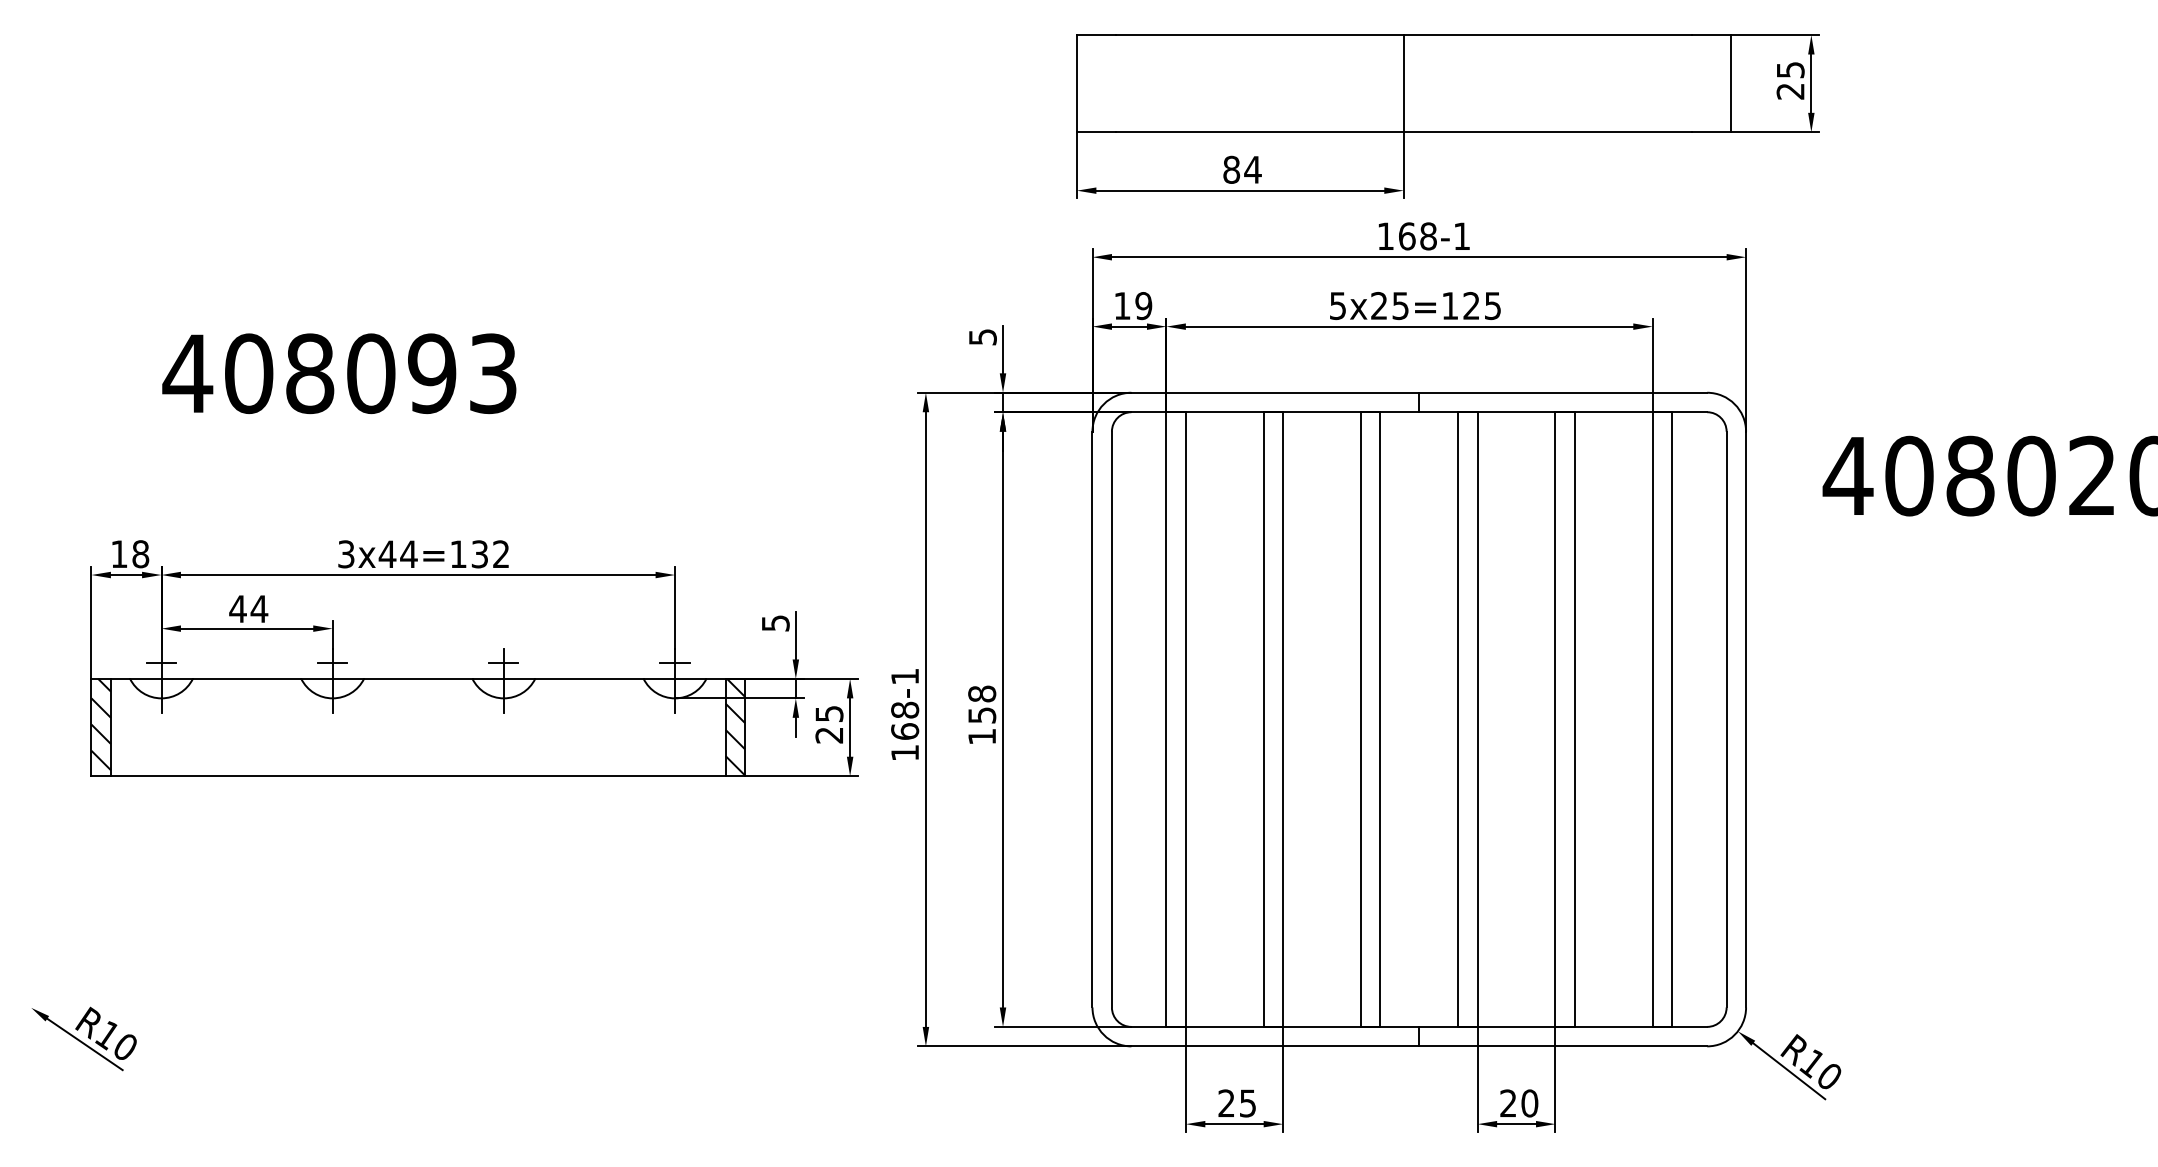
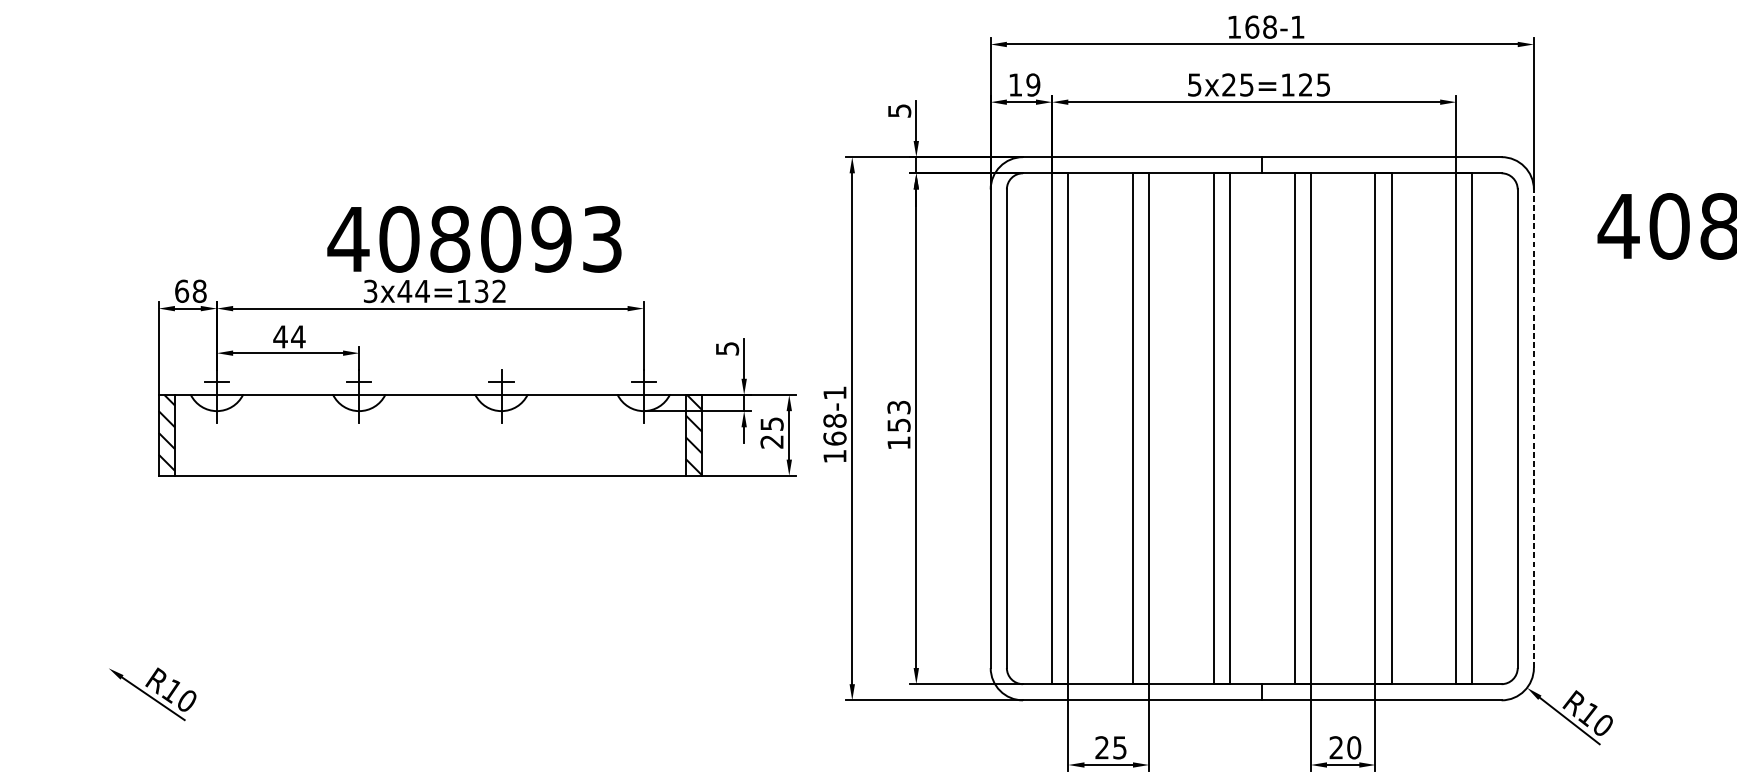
text: (339, 373) -> (474, 239), moved
text: (119, 554) -> (182, 291), 18 -> 68
text: (982, 693) -> (899, 407), 158 -> 153
line: (1746, 719) -> (1534, 428), solid -> dashed

